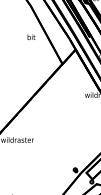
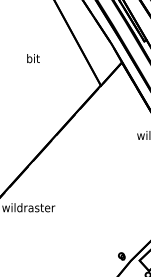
text: (31, 37) -> (33, 58), moved

